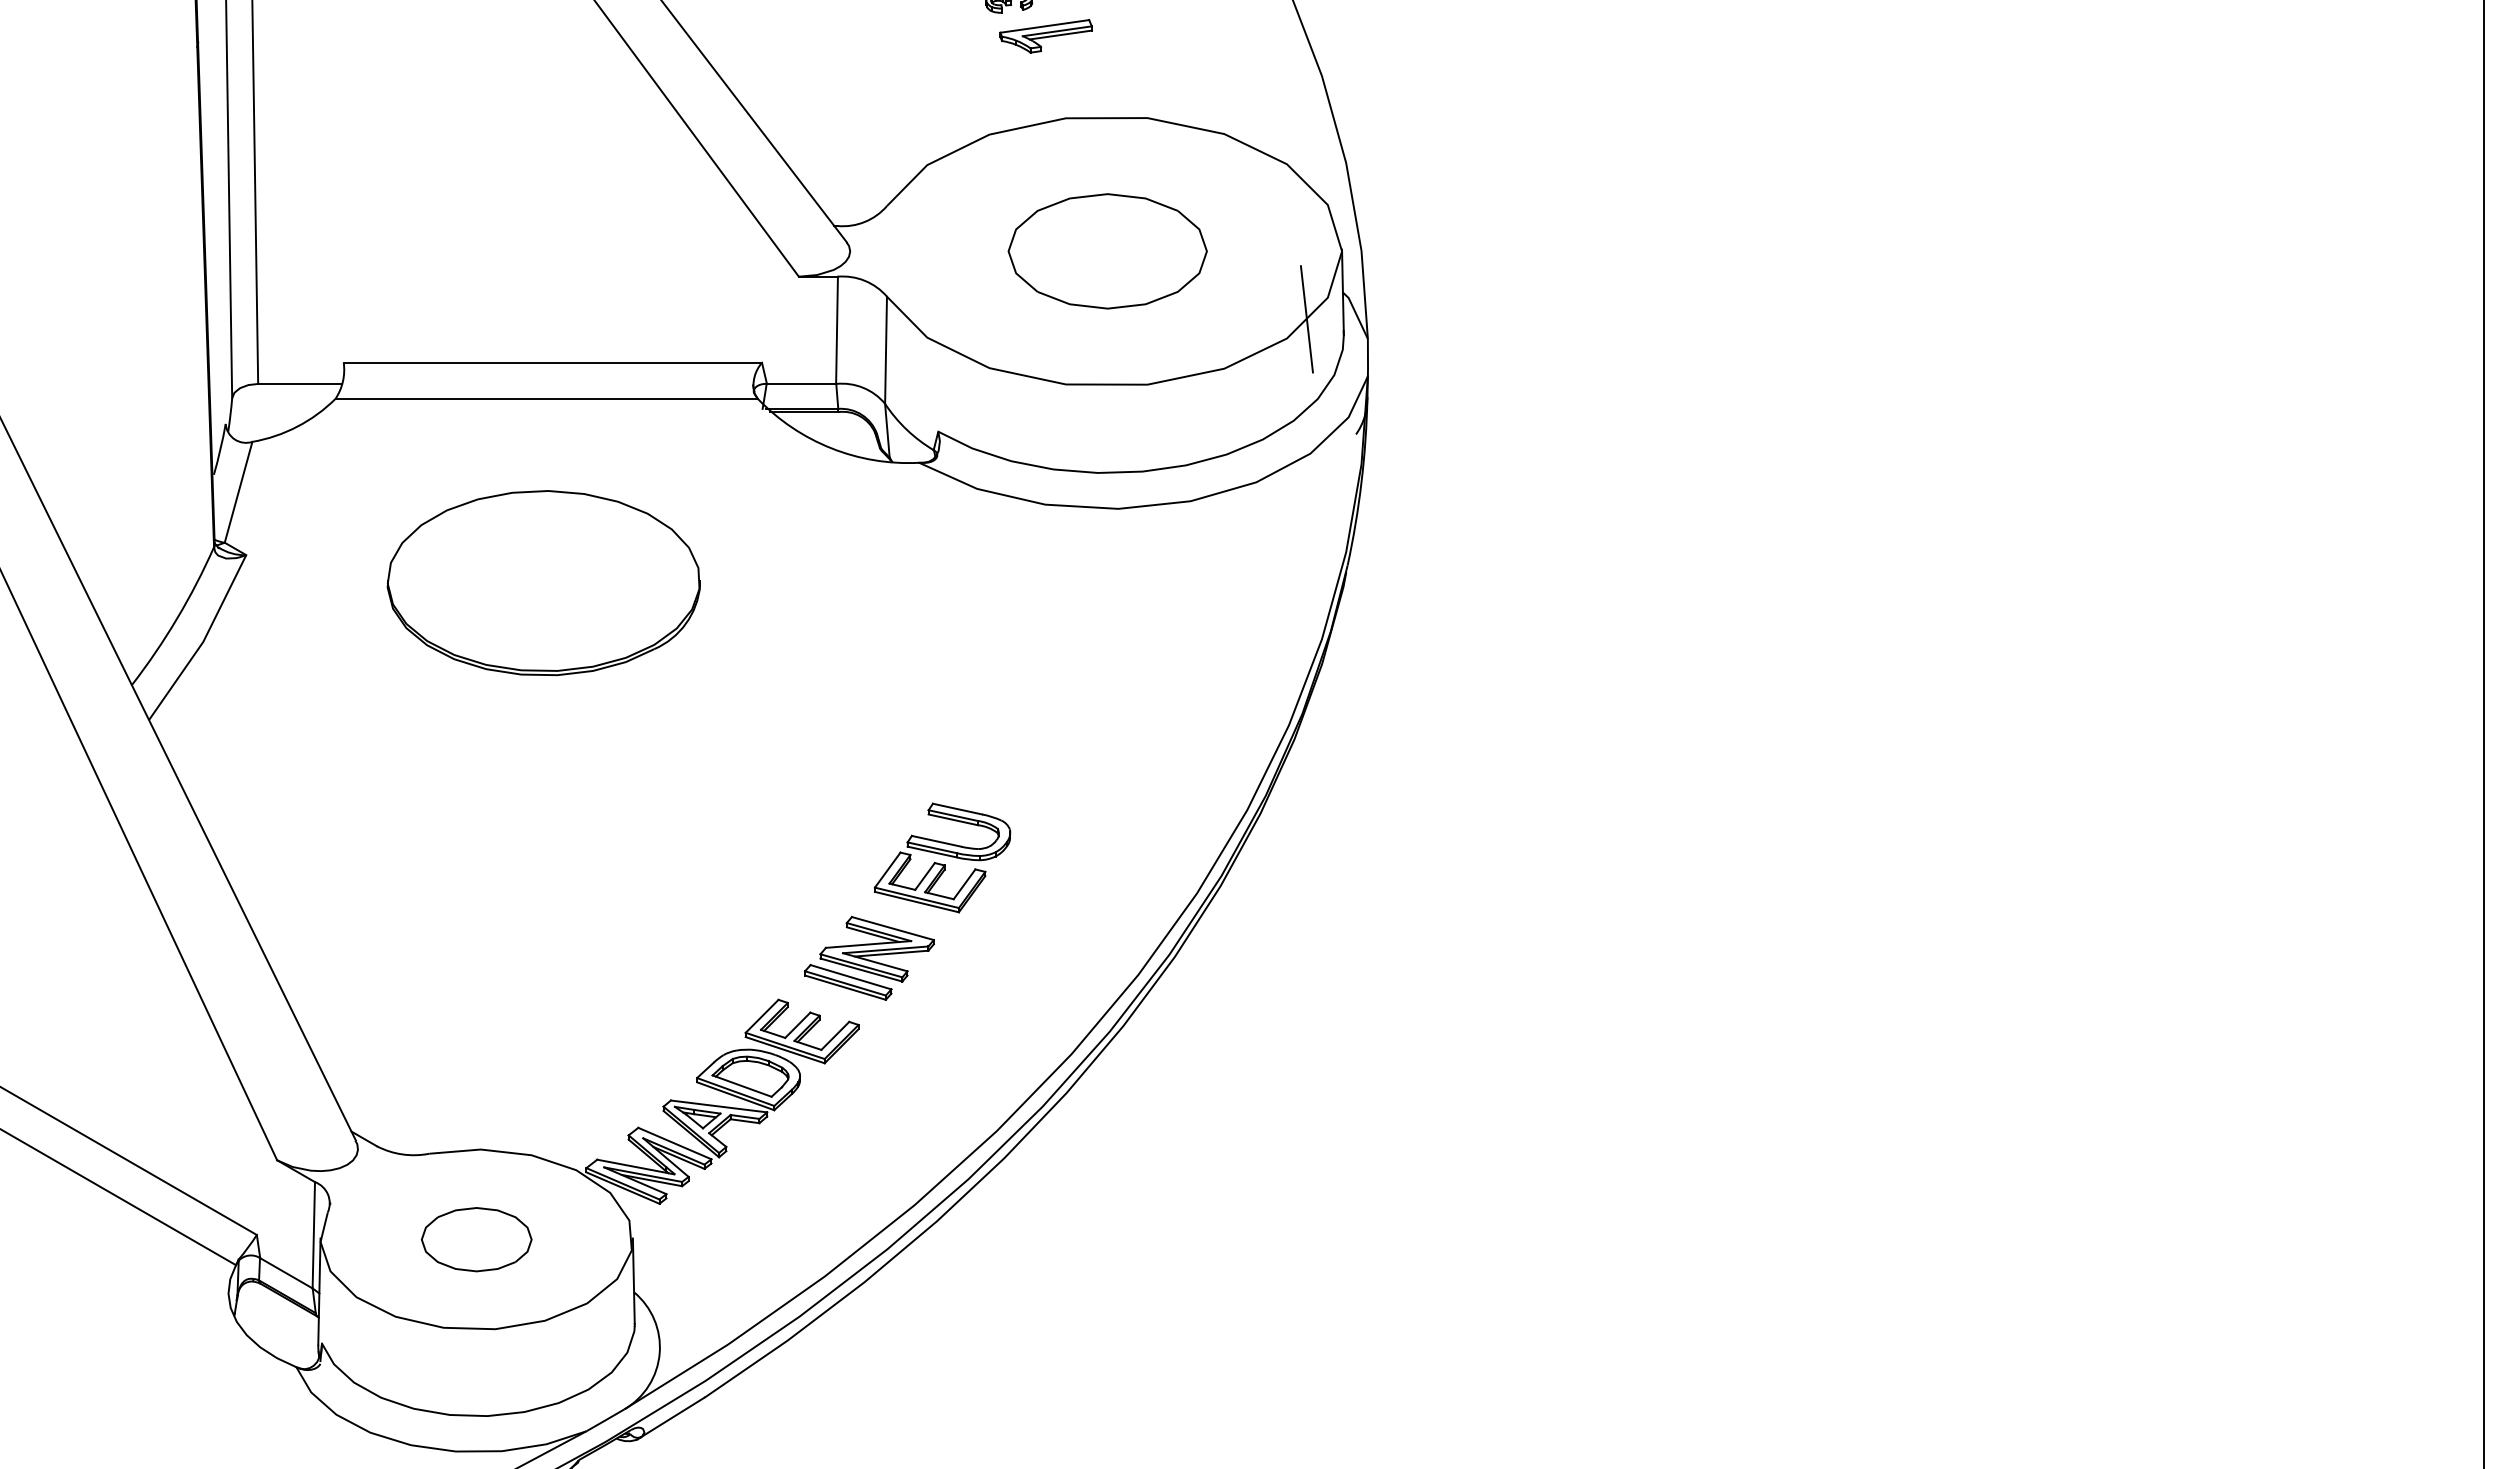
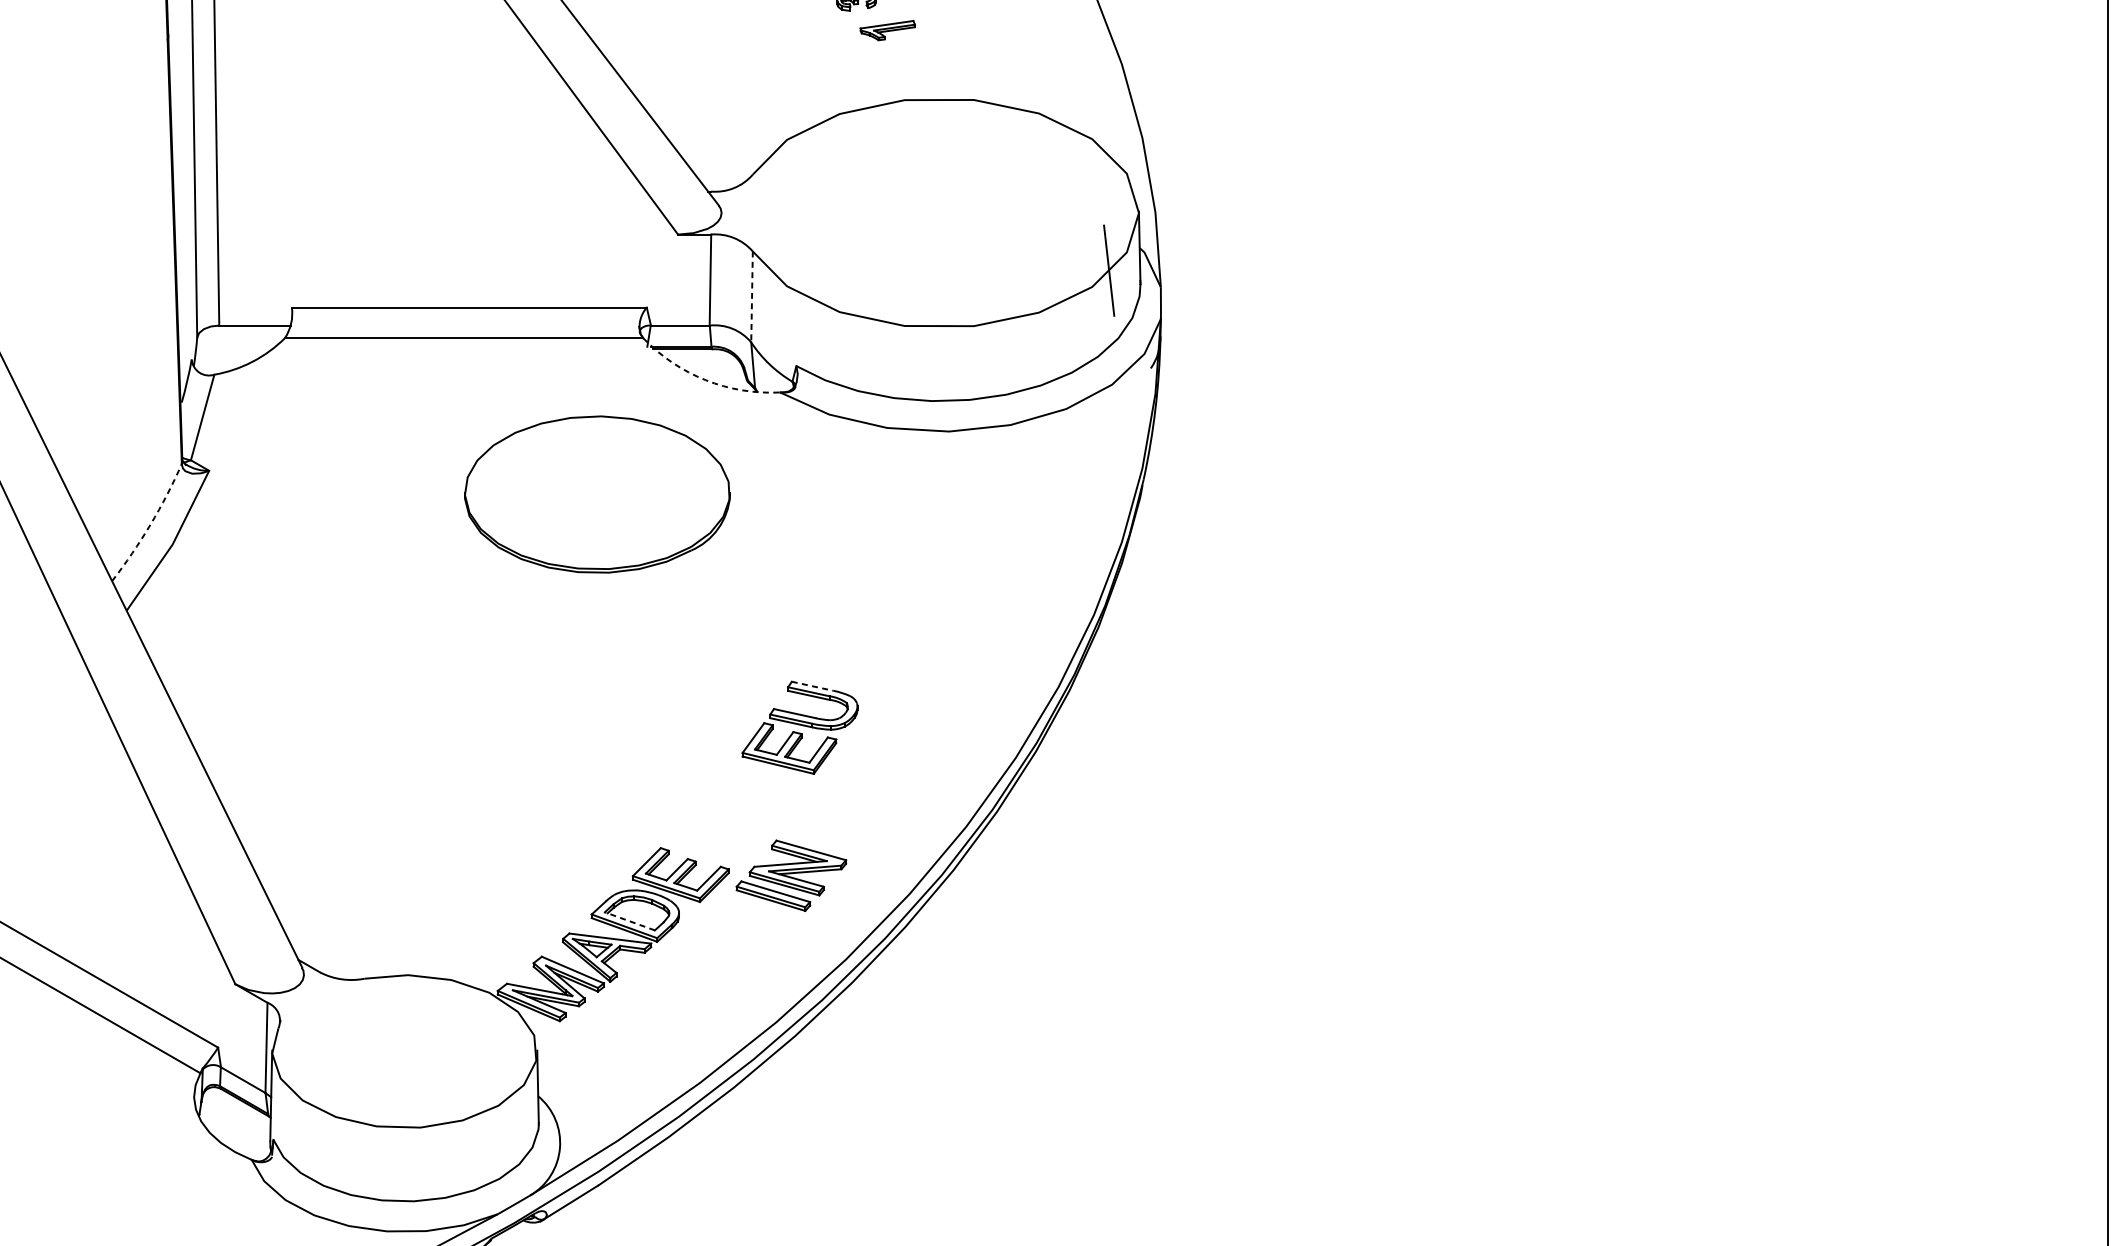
part: (1045, 36) -> (887, 30), size x0.7
part: (1107, 251) -> (939, 213), removed
line: (886, 350) -> (752, 297), solid -> dashed
arc: (831, 448) -> (705, 380), solid -> dashed
part: (543, 583) -> (597, 494), moved
arc: (177, 618) -> (150, 524), solid -> dashed
line: (958, 809) -> (813, 686), solid -> dashed
part: (868, 957) -> (790, 875), moved
line: (741, 1085) -> (629, 920), solid -> dashed
part: (476, 1239) -> (404, 1051), removed

